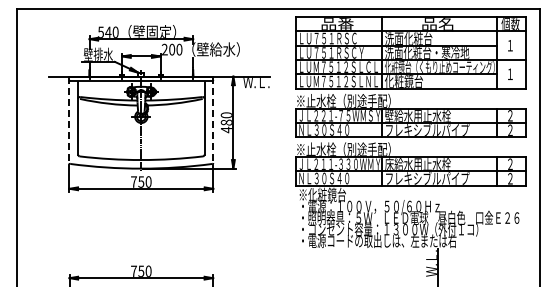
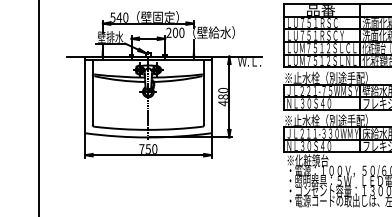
line: (69, 120) -> (85, 95), dashed -> solid
line: (213, 120) -> (211, 95), dashed -> solid

